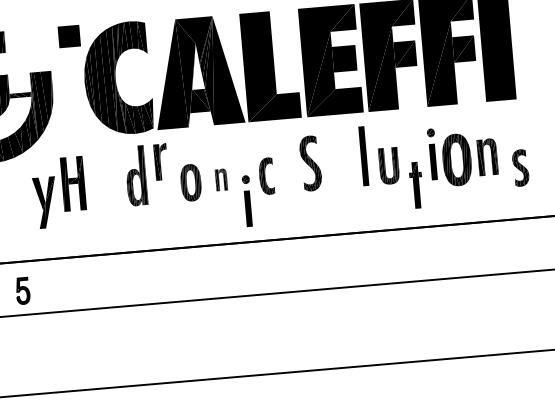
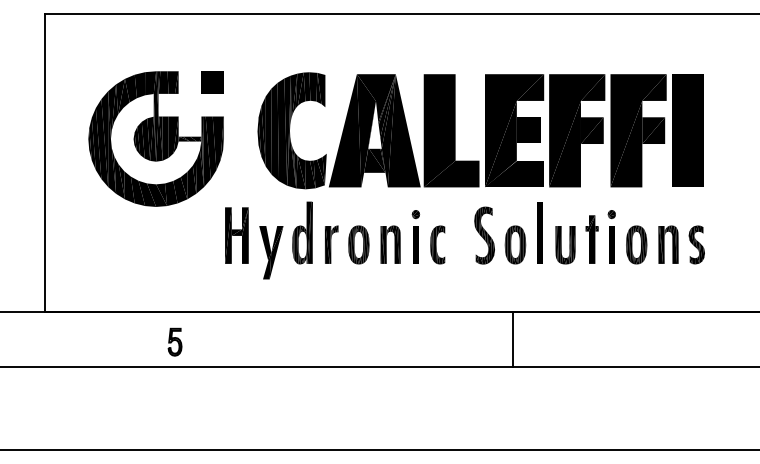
part: (69, 36) -> (212, 82), moved
part: (456, 159) -> (636, 244), size x0.71
part: (160, 161) -> (331, 244), moved
part: (520, 167) -> (696, 244), moved
part: (341, 169) -> (515, 244), added
part: (221, 179) -> (390, 244), size x1.67
part: (415, 185) -> (591, 239), moved
part: (247, 200) -> (415, 236), moved
part: (45, 202) -> (271, 252), moved
line: (345, 260) -> (512, 339), added

